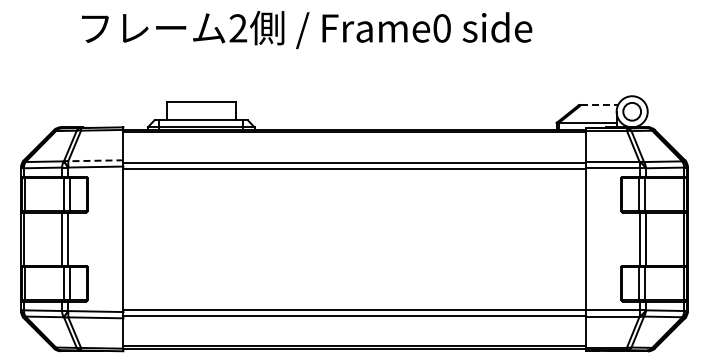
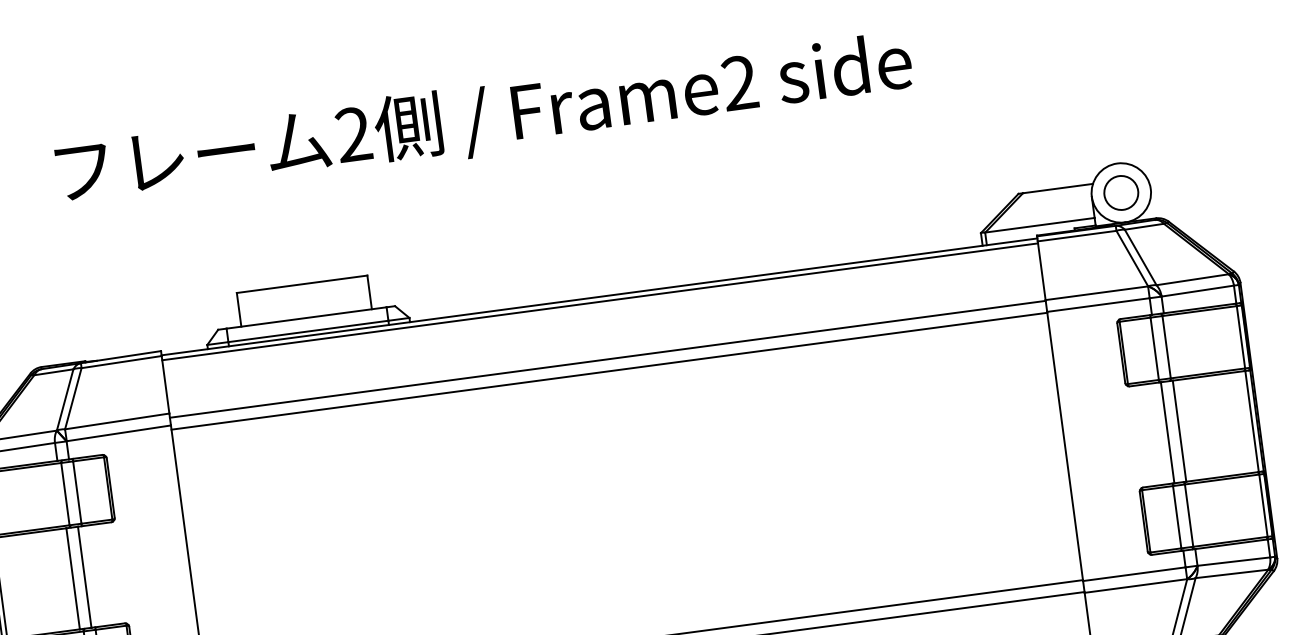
text: (441, 28) -> (738, 83), Frame0 -> Frame2
line: (600, 105) -> (1059, 189), dashed -> solid
line: (95, 160) -> (116, 421), dashed -> solid

